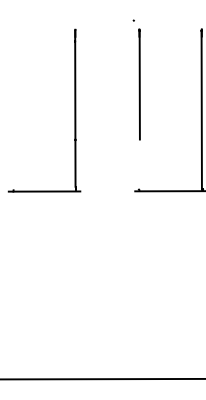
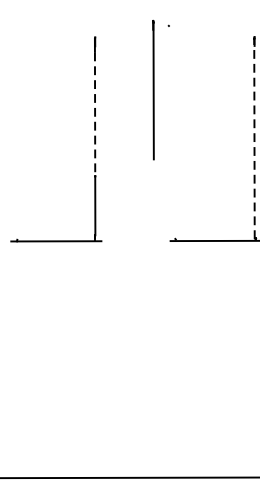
line: (139, 84) -> (153, 90), moved
line: (75, 91) -> (95, 115), solid -> dashed
line: (201, 109) -> (254, 137), solid -> dashed

